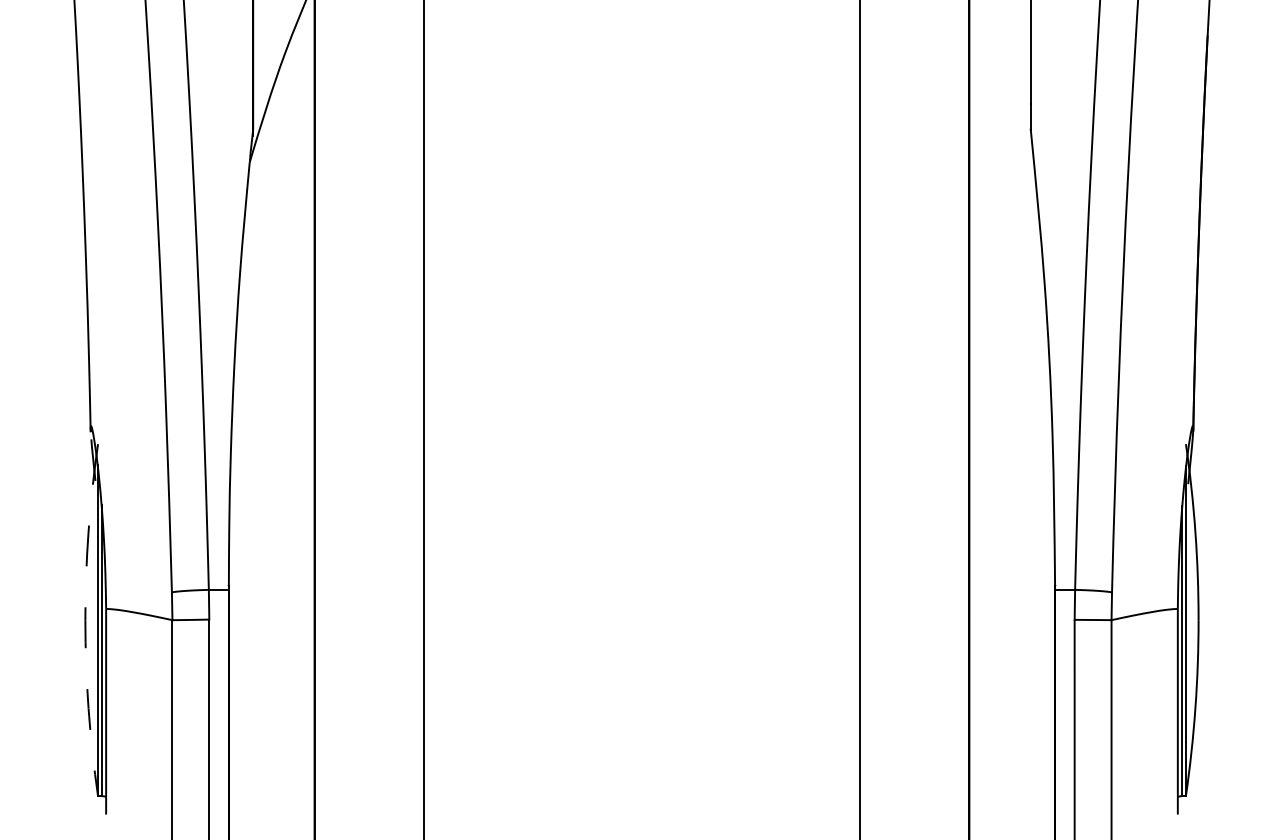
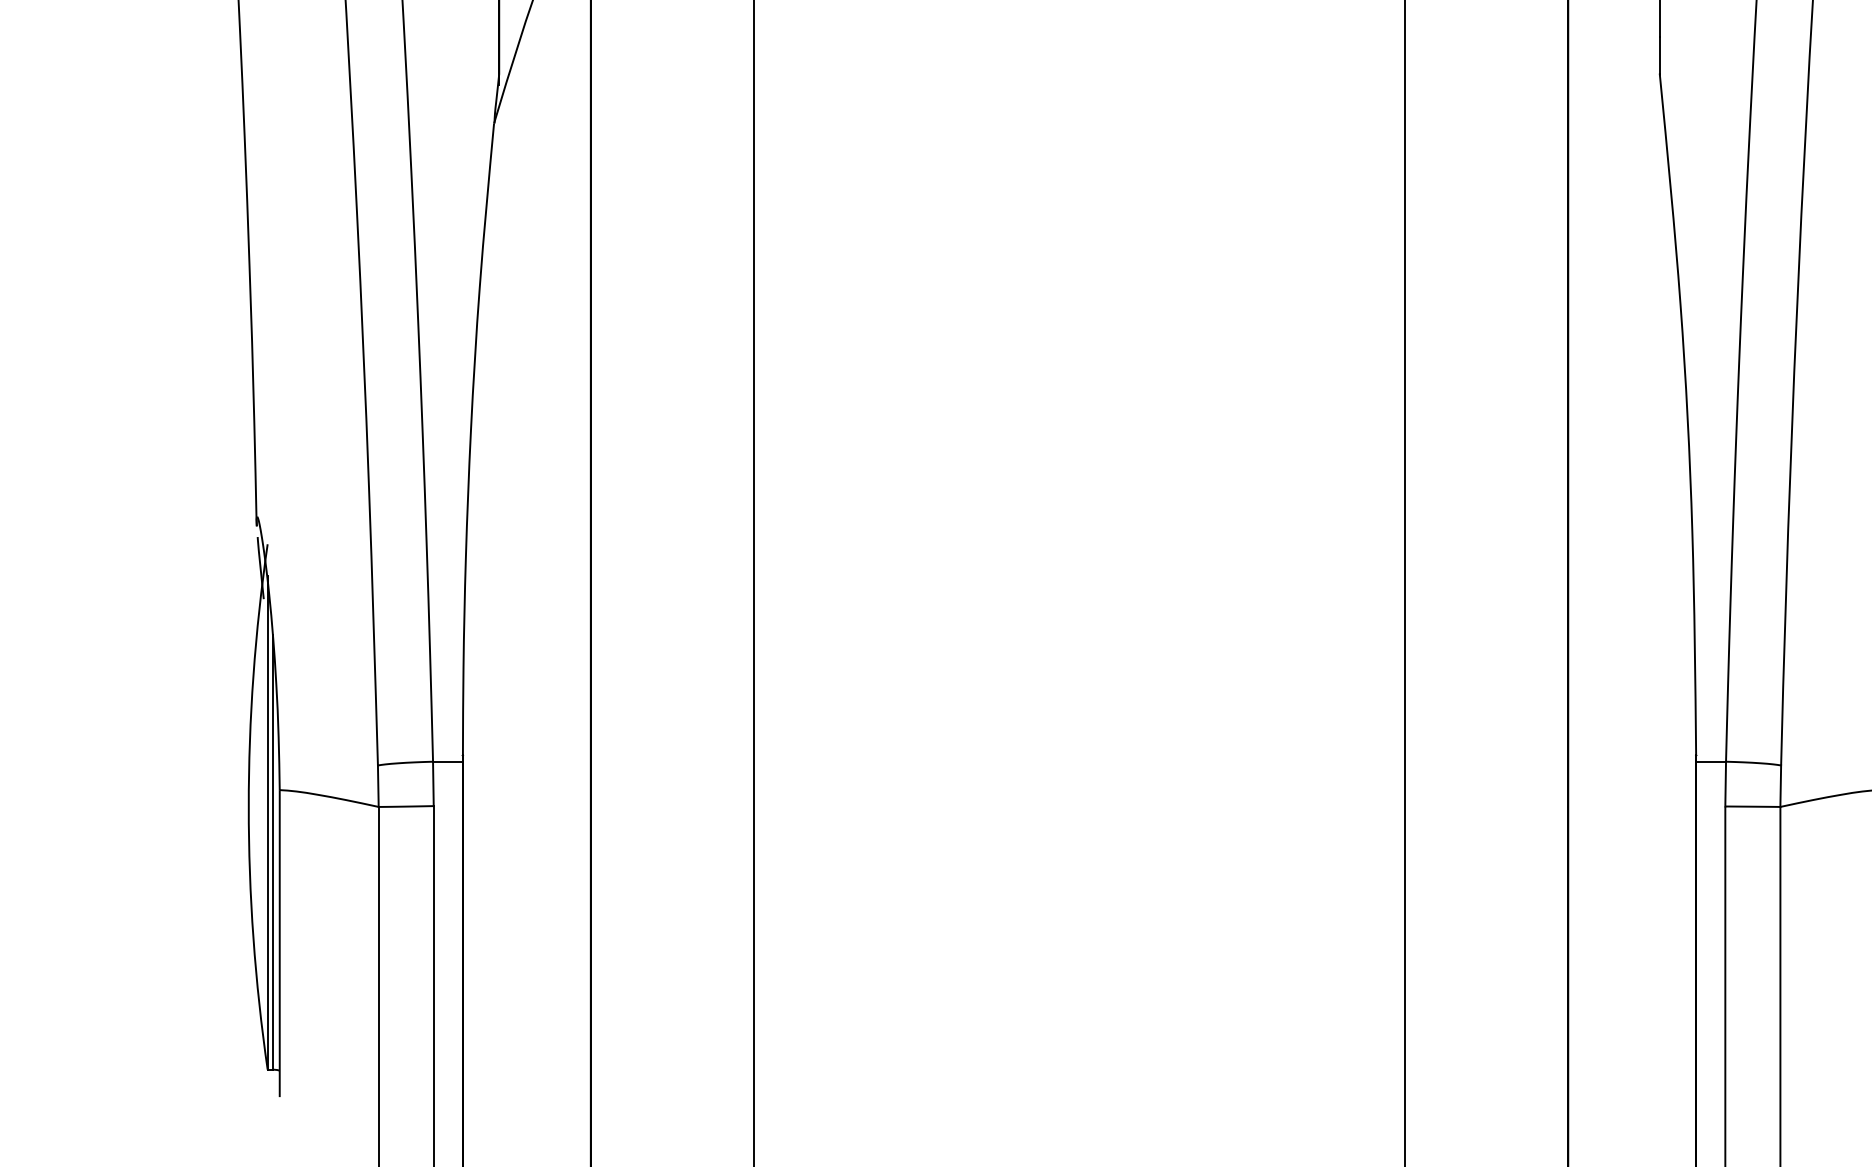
arc: (85, 620) -> (248, 807), dashed -> solid

